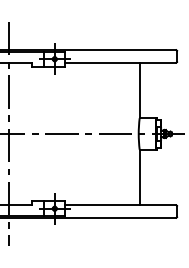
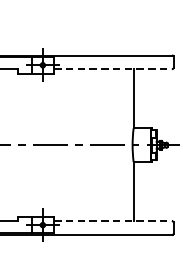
line: (120, 62) -> (113, 68), solid -> dashed
line: (120, 205) -> (113, 221), solid -> dashed

